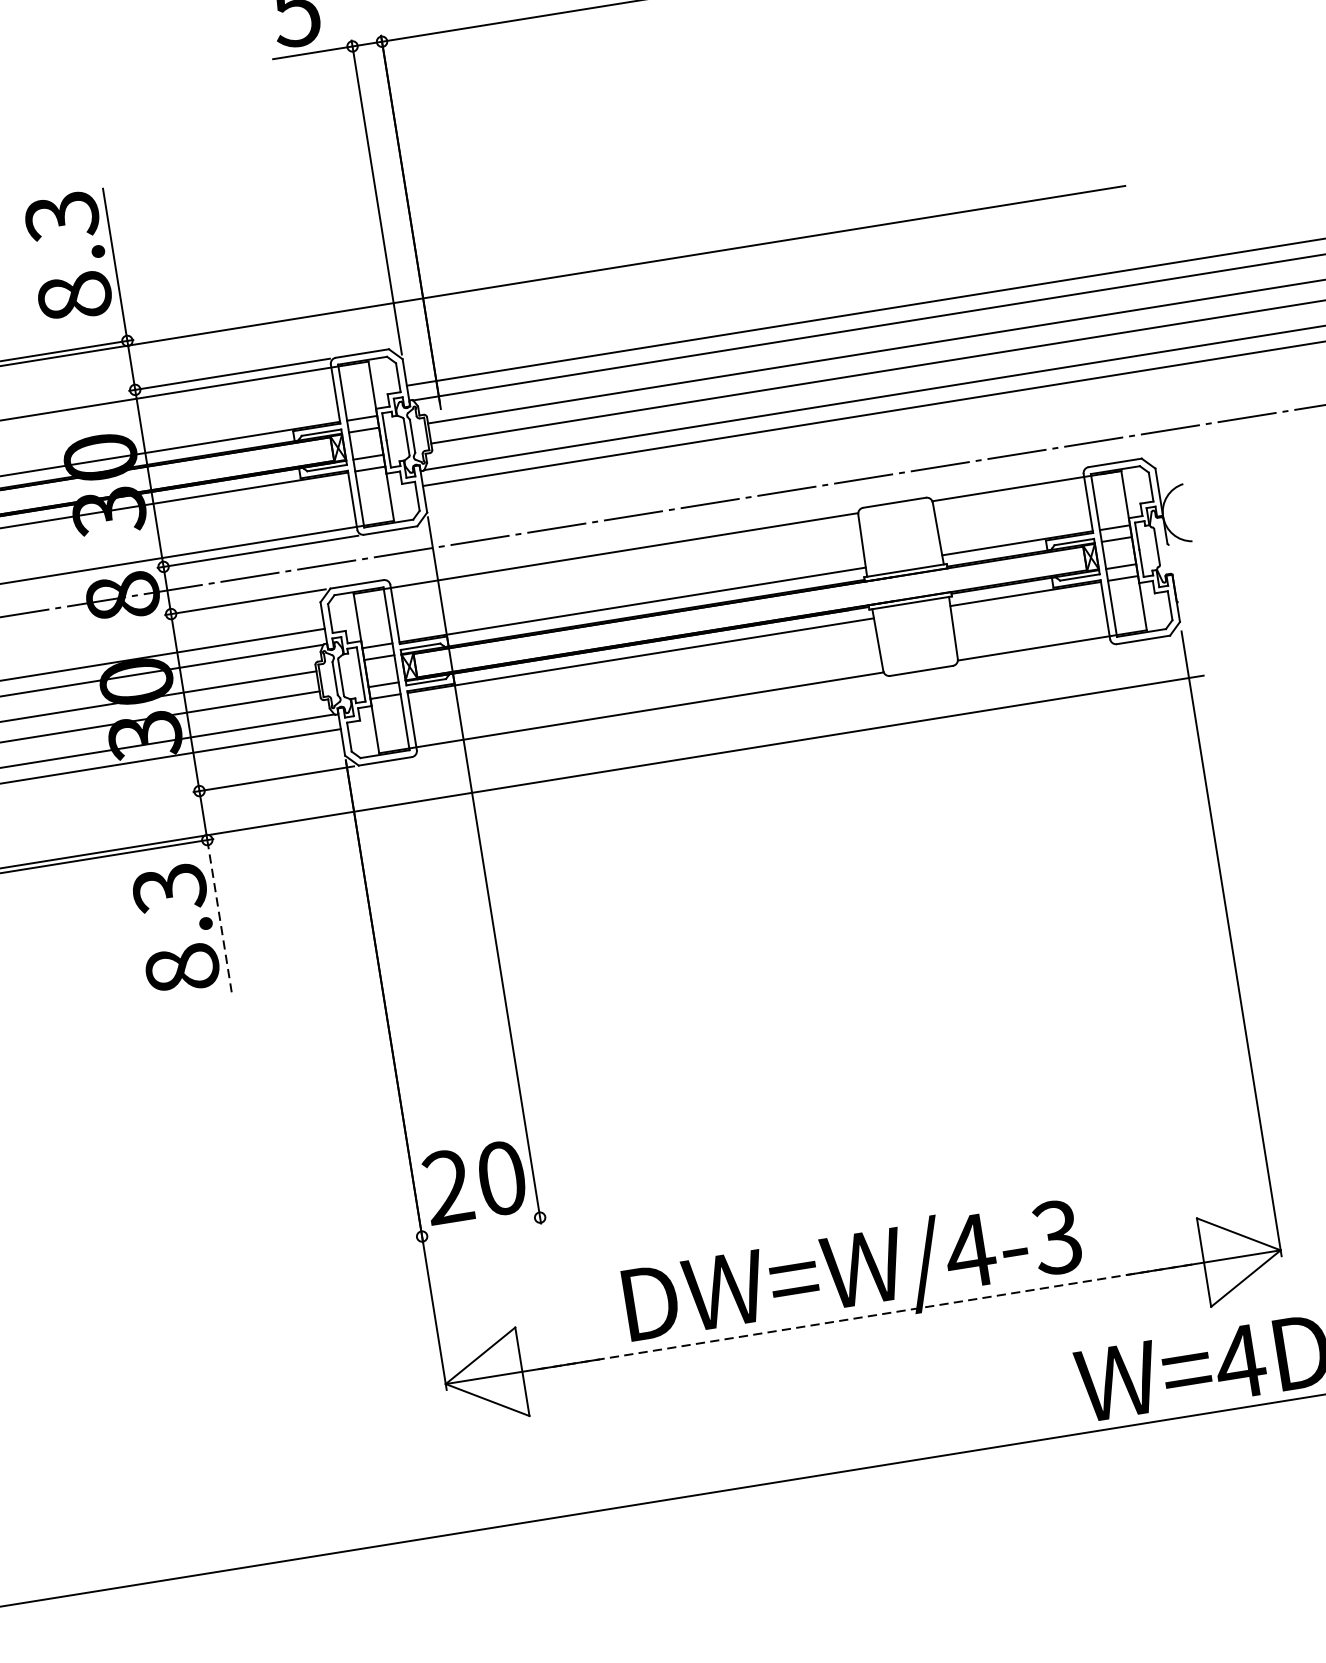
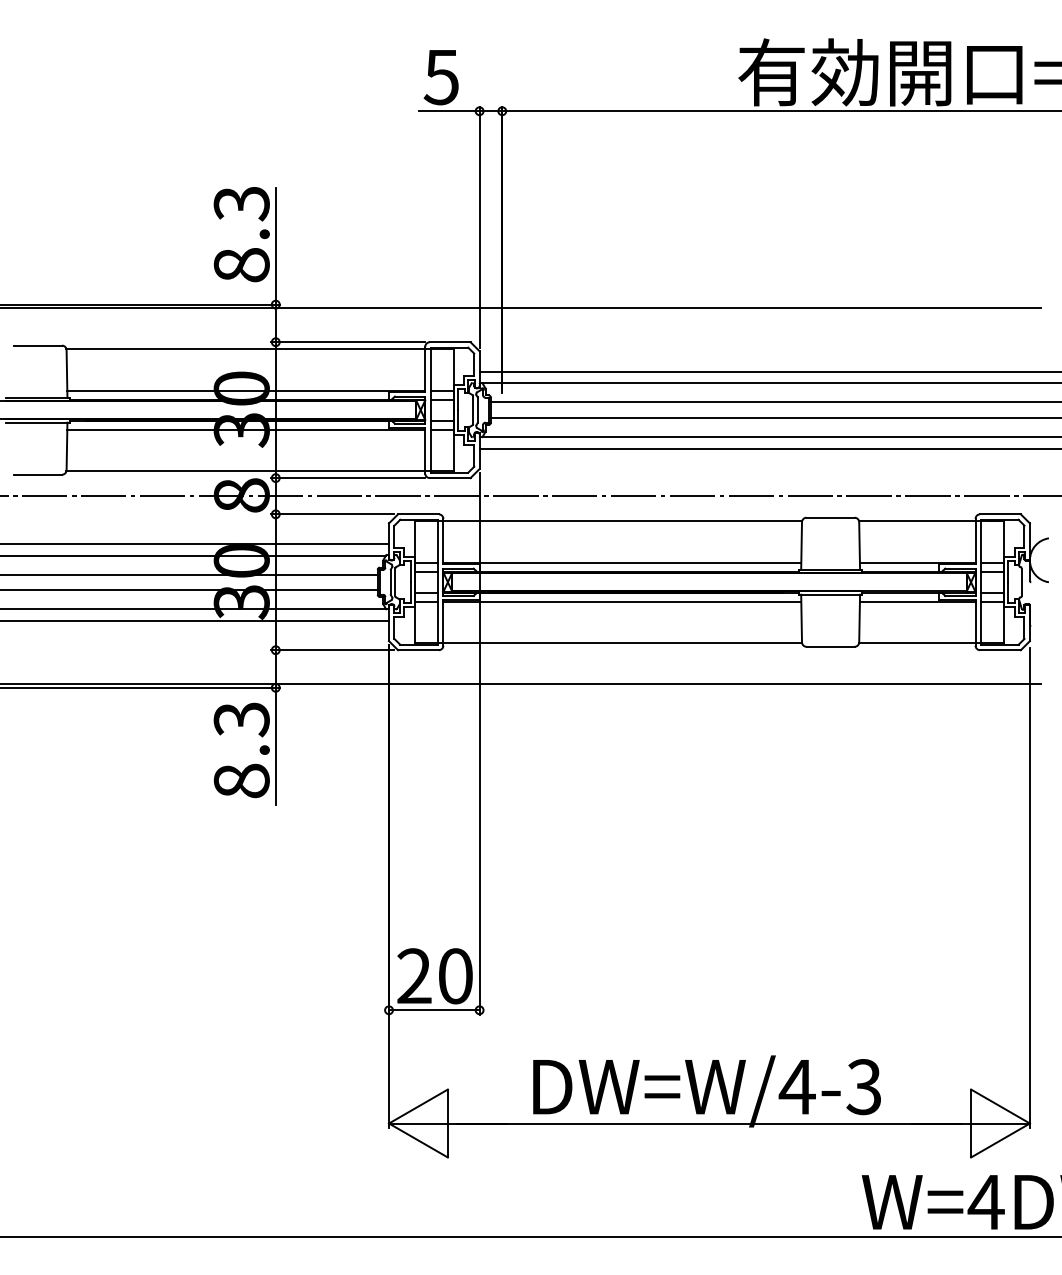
line: (219, 916) -> (275, 746), dashed -> solid
line: (481, 1227) -> (434, 1010), added
line: (863, 1317) -> (709, 1123), dashed -> solid

